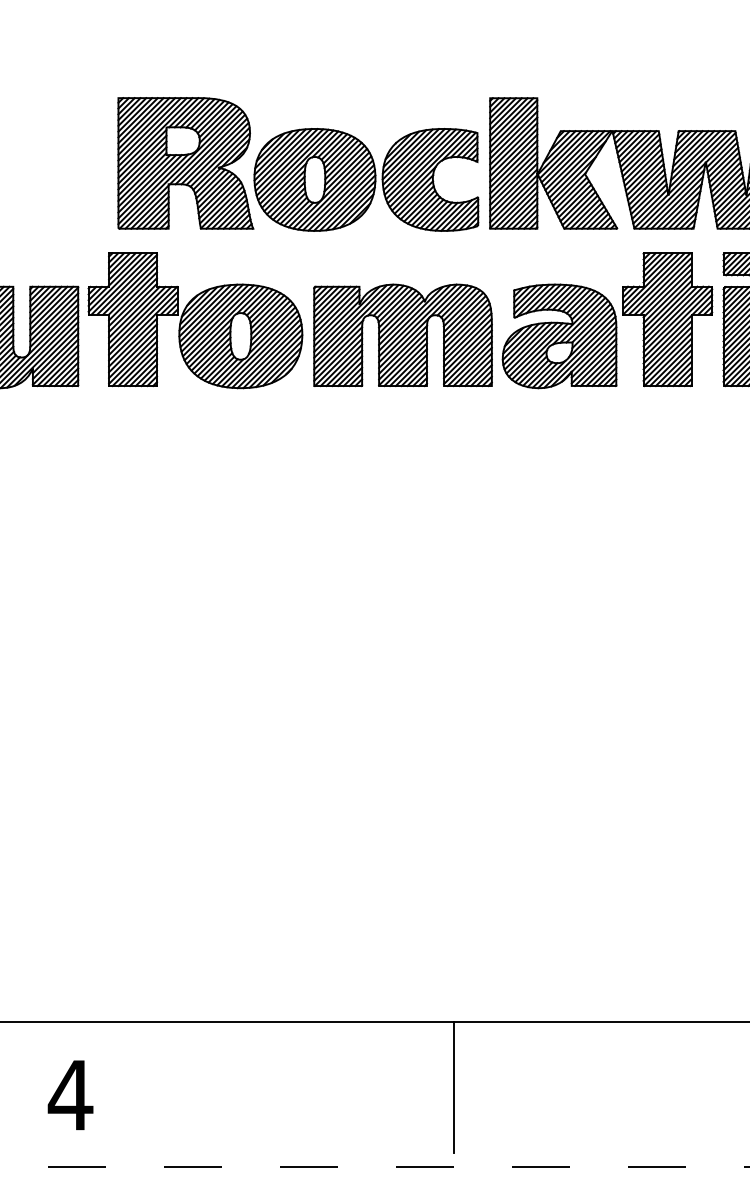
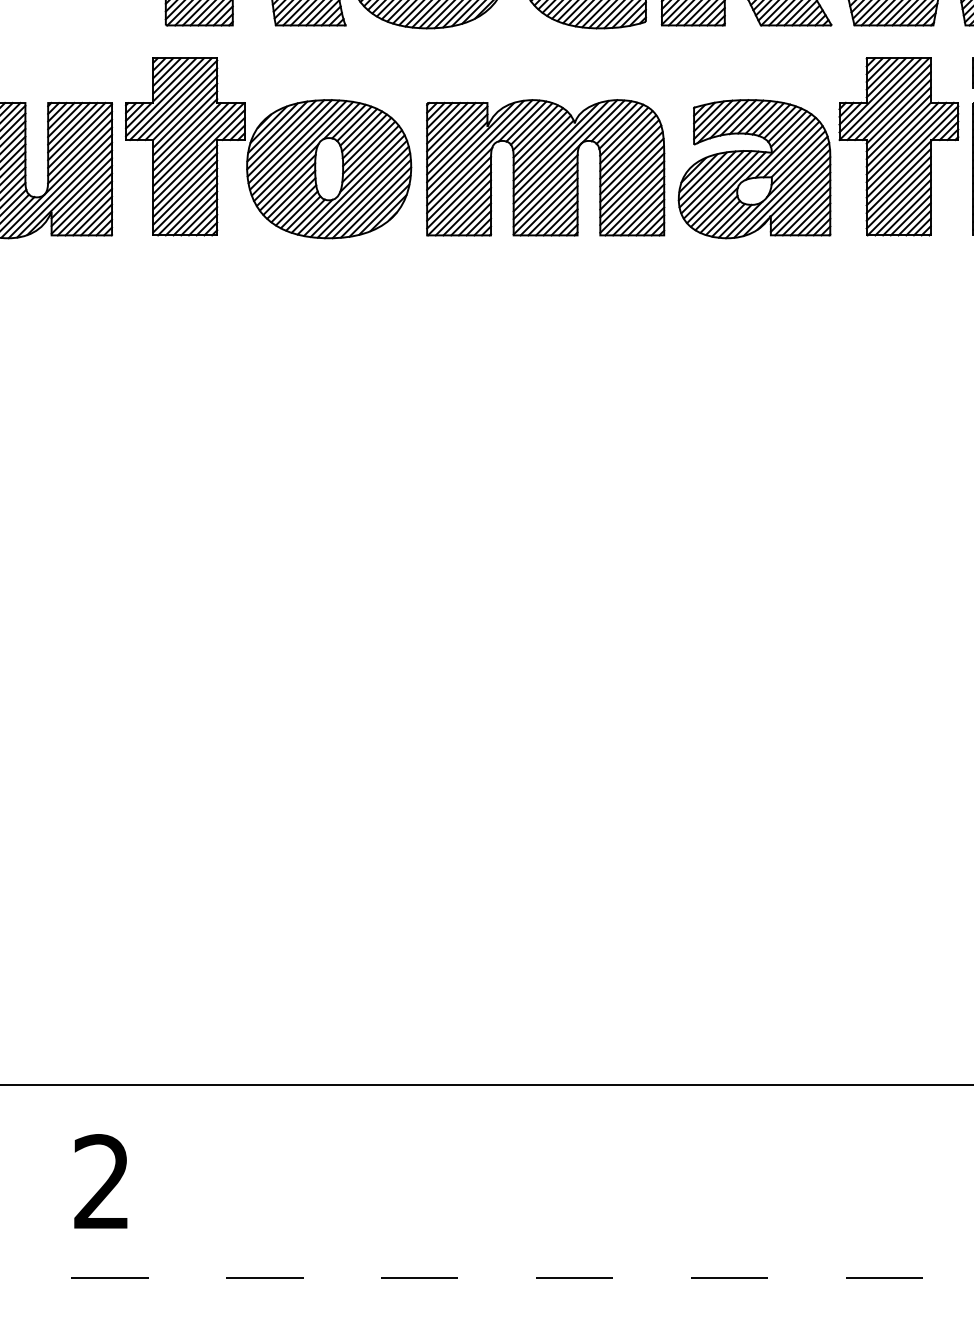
line: (453, 1087) -> (612, 1171), removed
text: (70, 1094) -> (101, 1181), 4 -> 2

